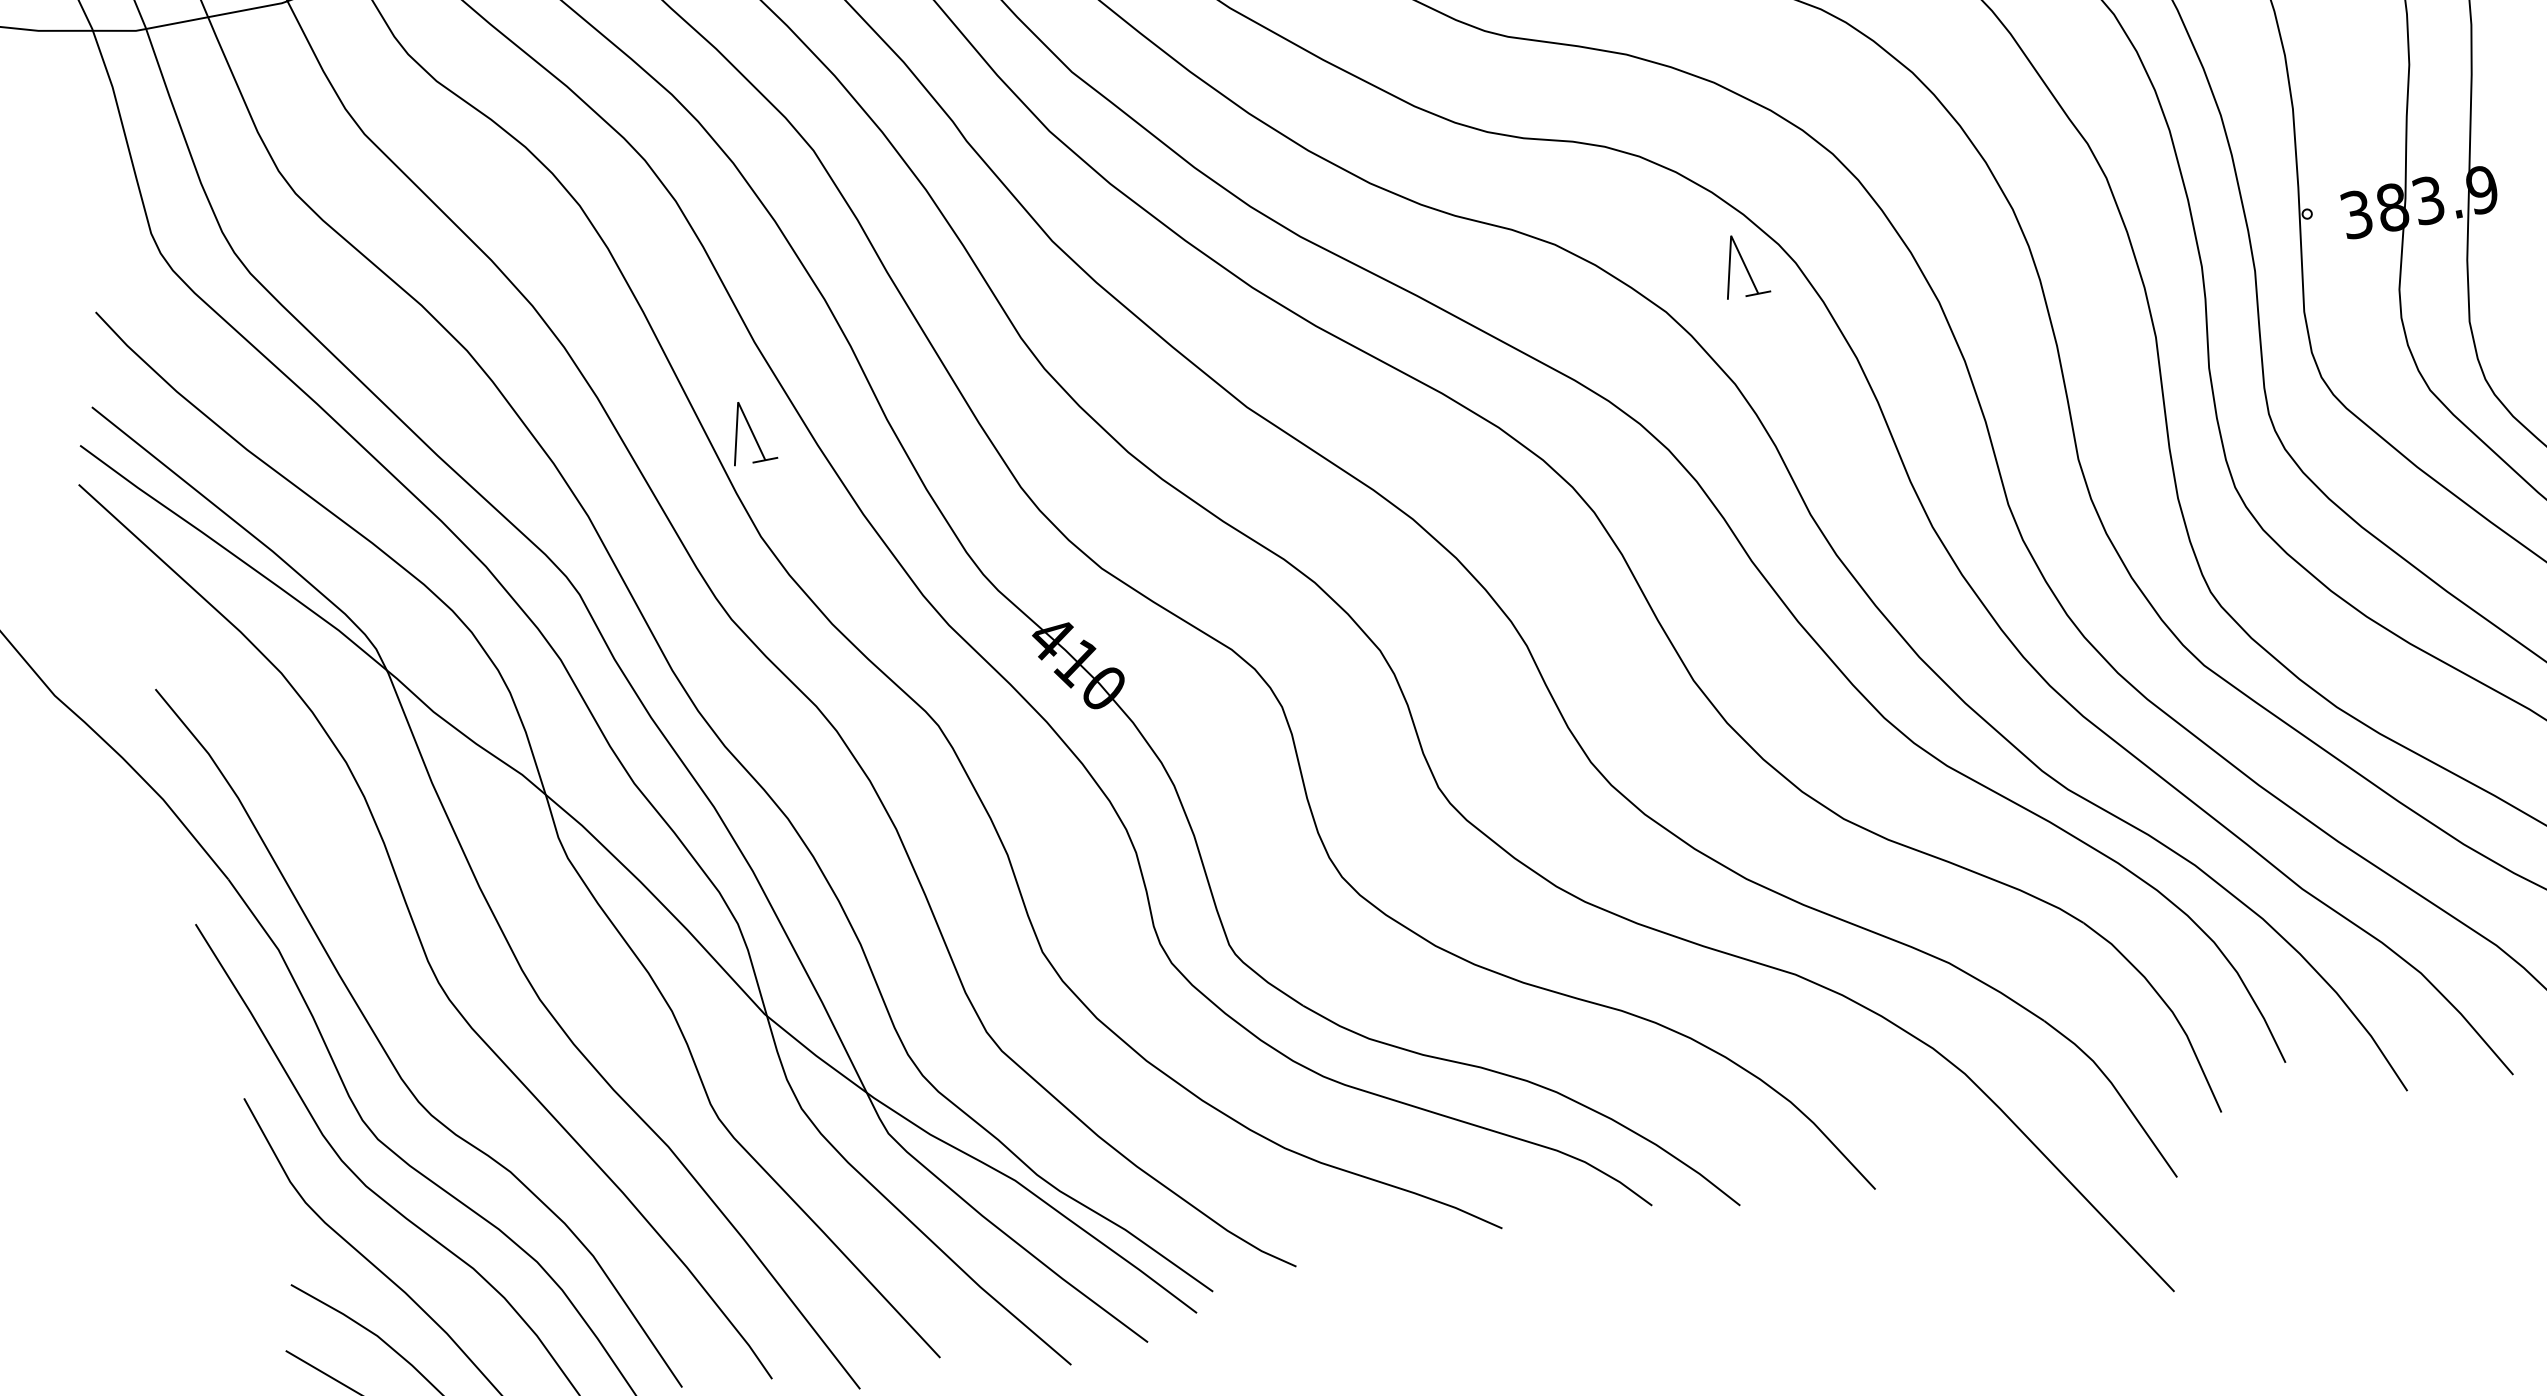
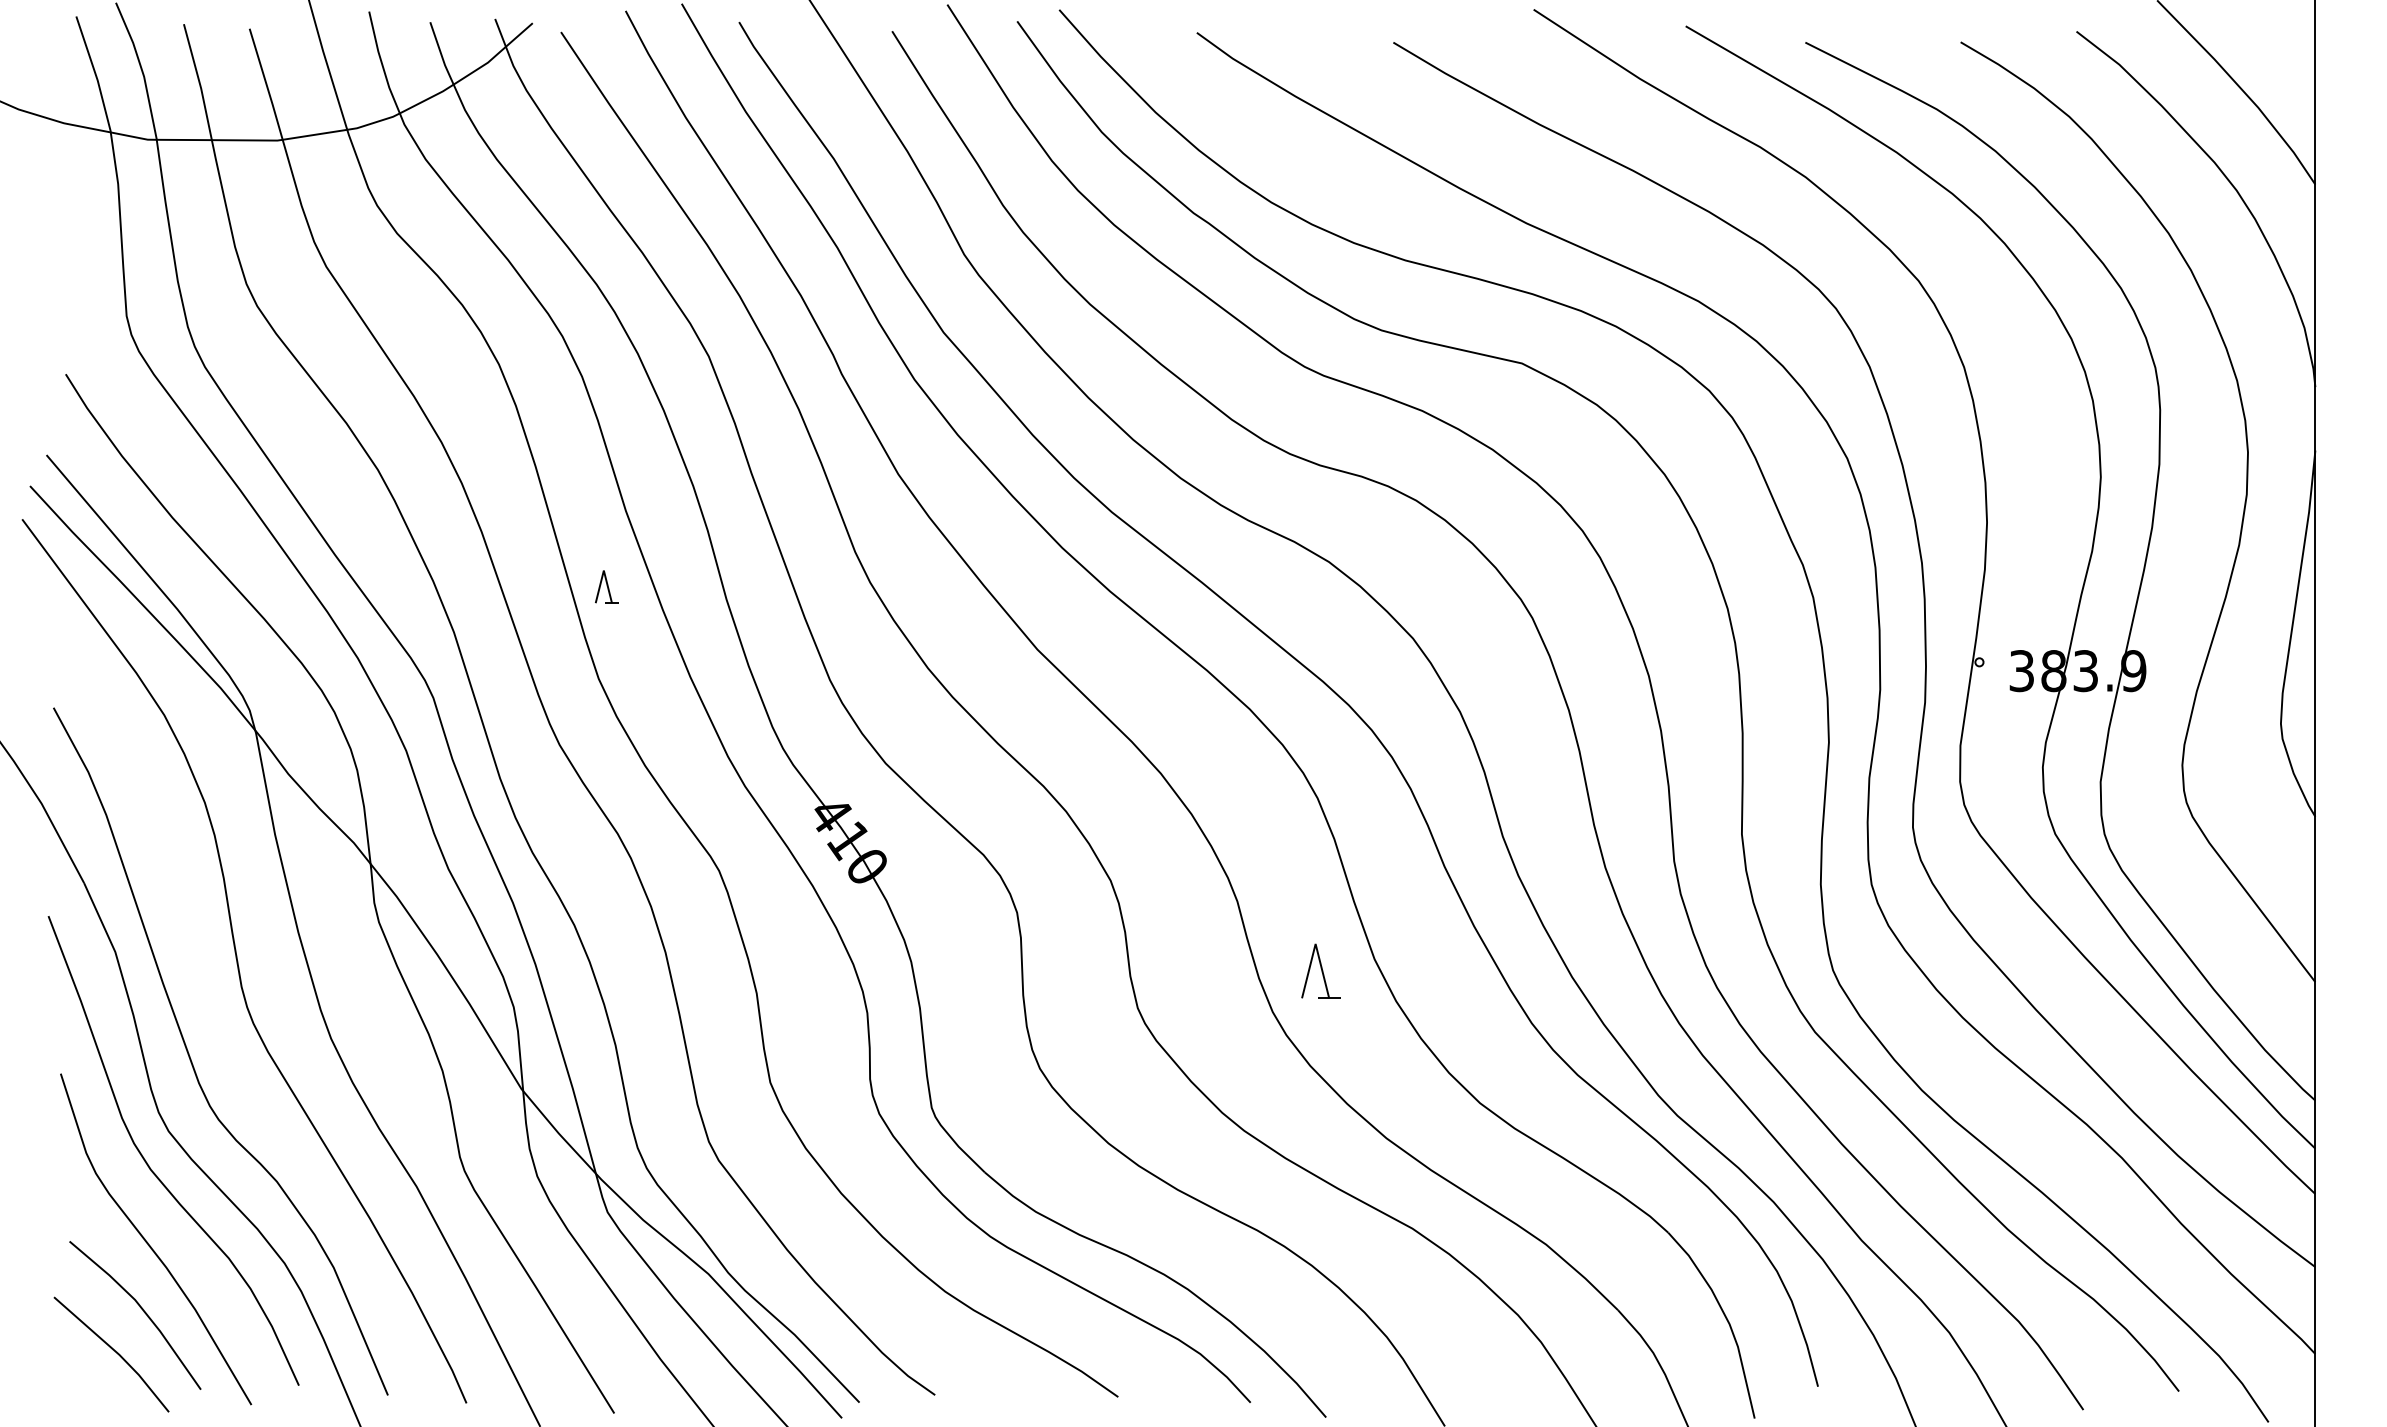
part: (1742, 264) -> (1320, 970), moved
part: (749, 431) -> (606, 586), size x0.6

